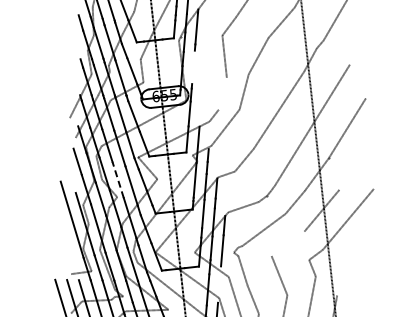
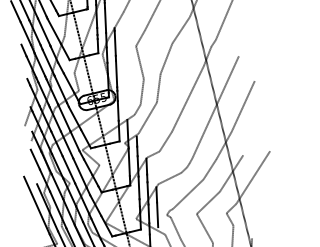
line: (193, 67) -> (116, 74), added
line: (222, 93) -> (141, 91), added
line: (118, 179) -> (69, 169), dashed -> solid
line: (287, 243) -> (207, 202), added

